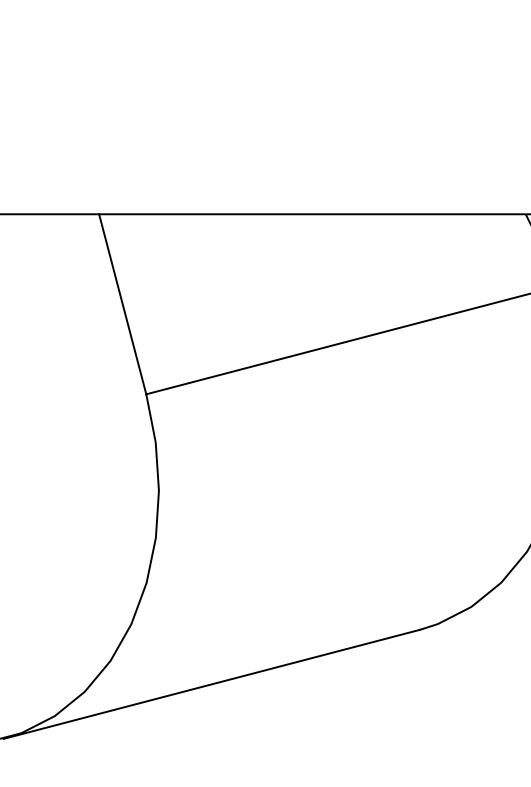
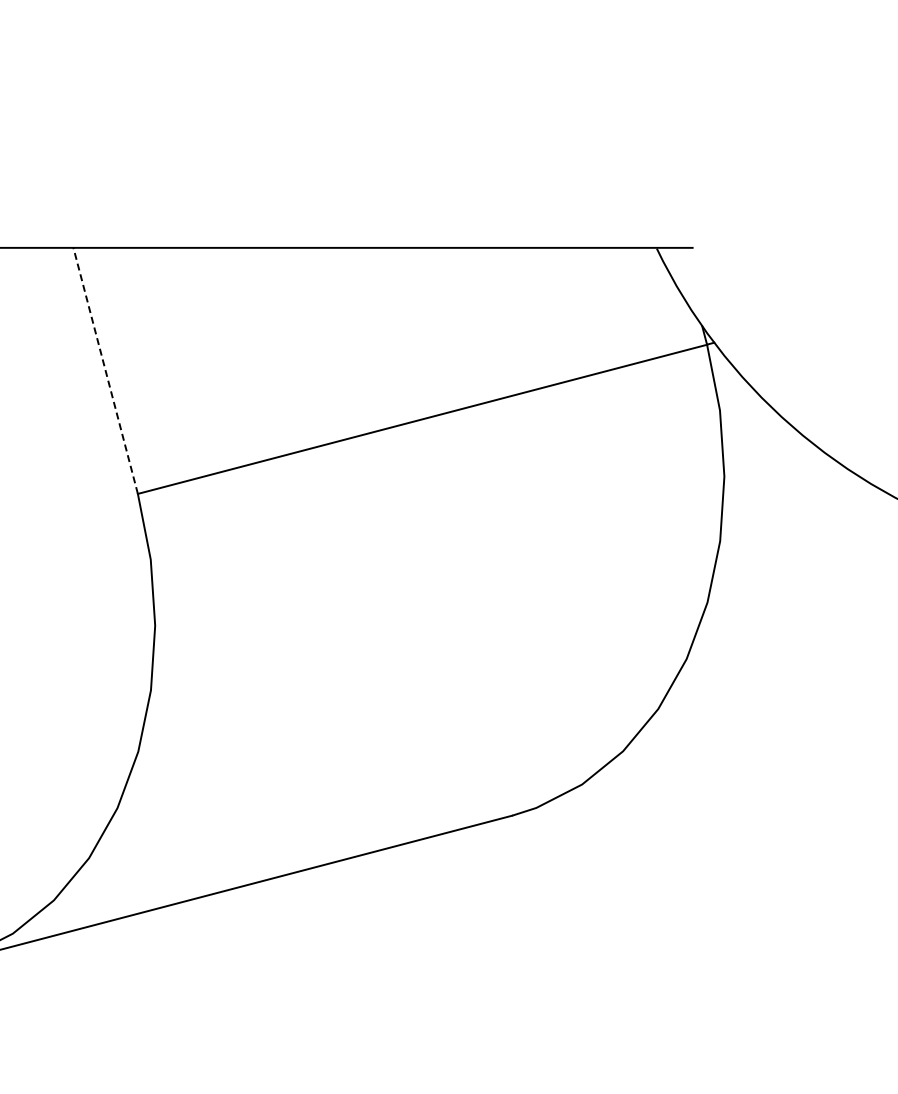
line: (122, 304) -> (105, 370), solid -> dashed

